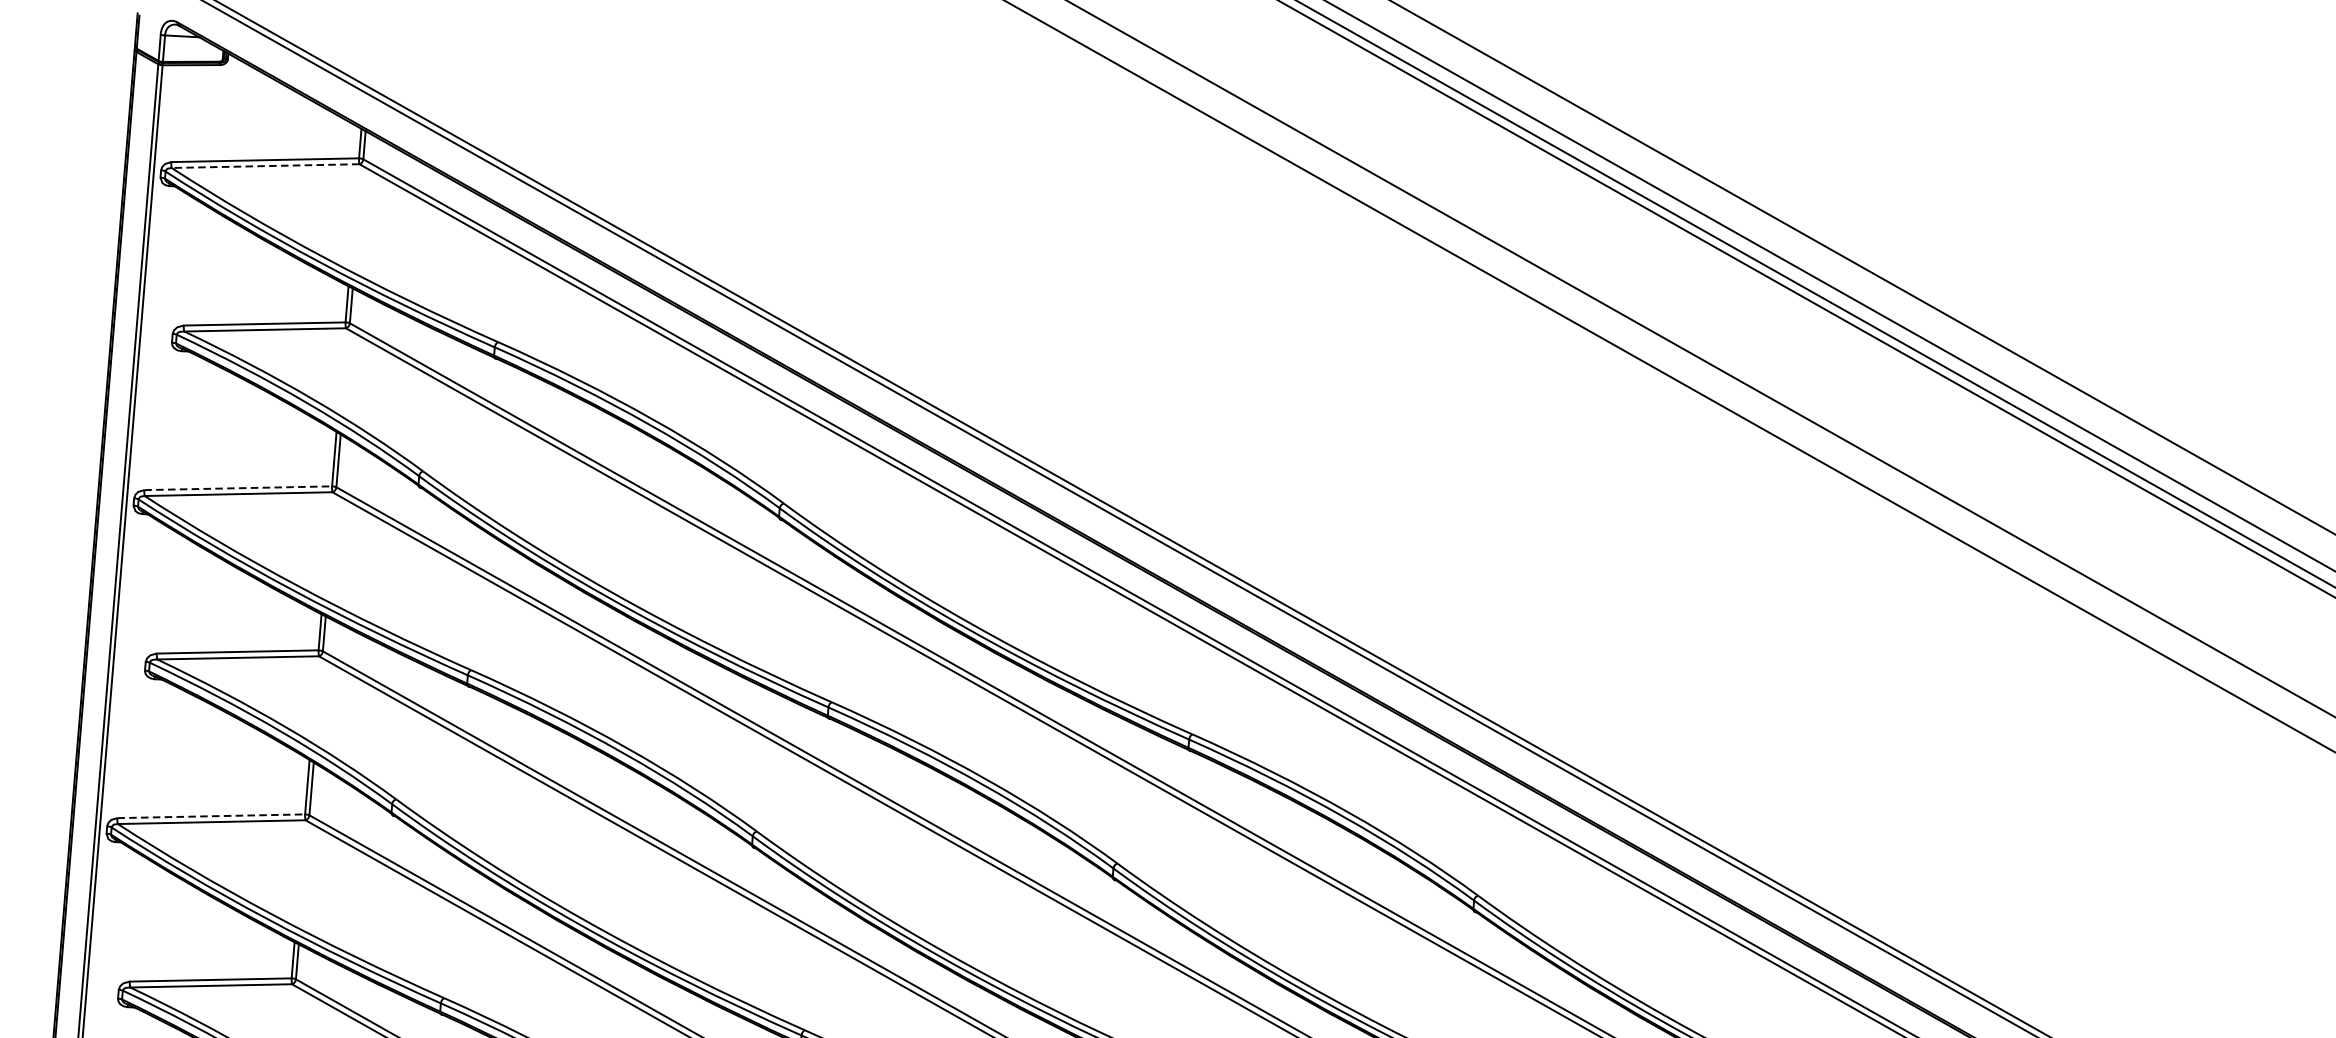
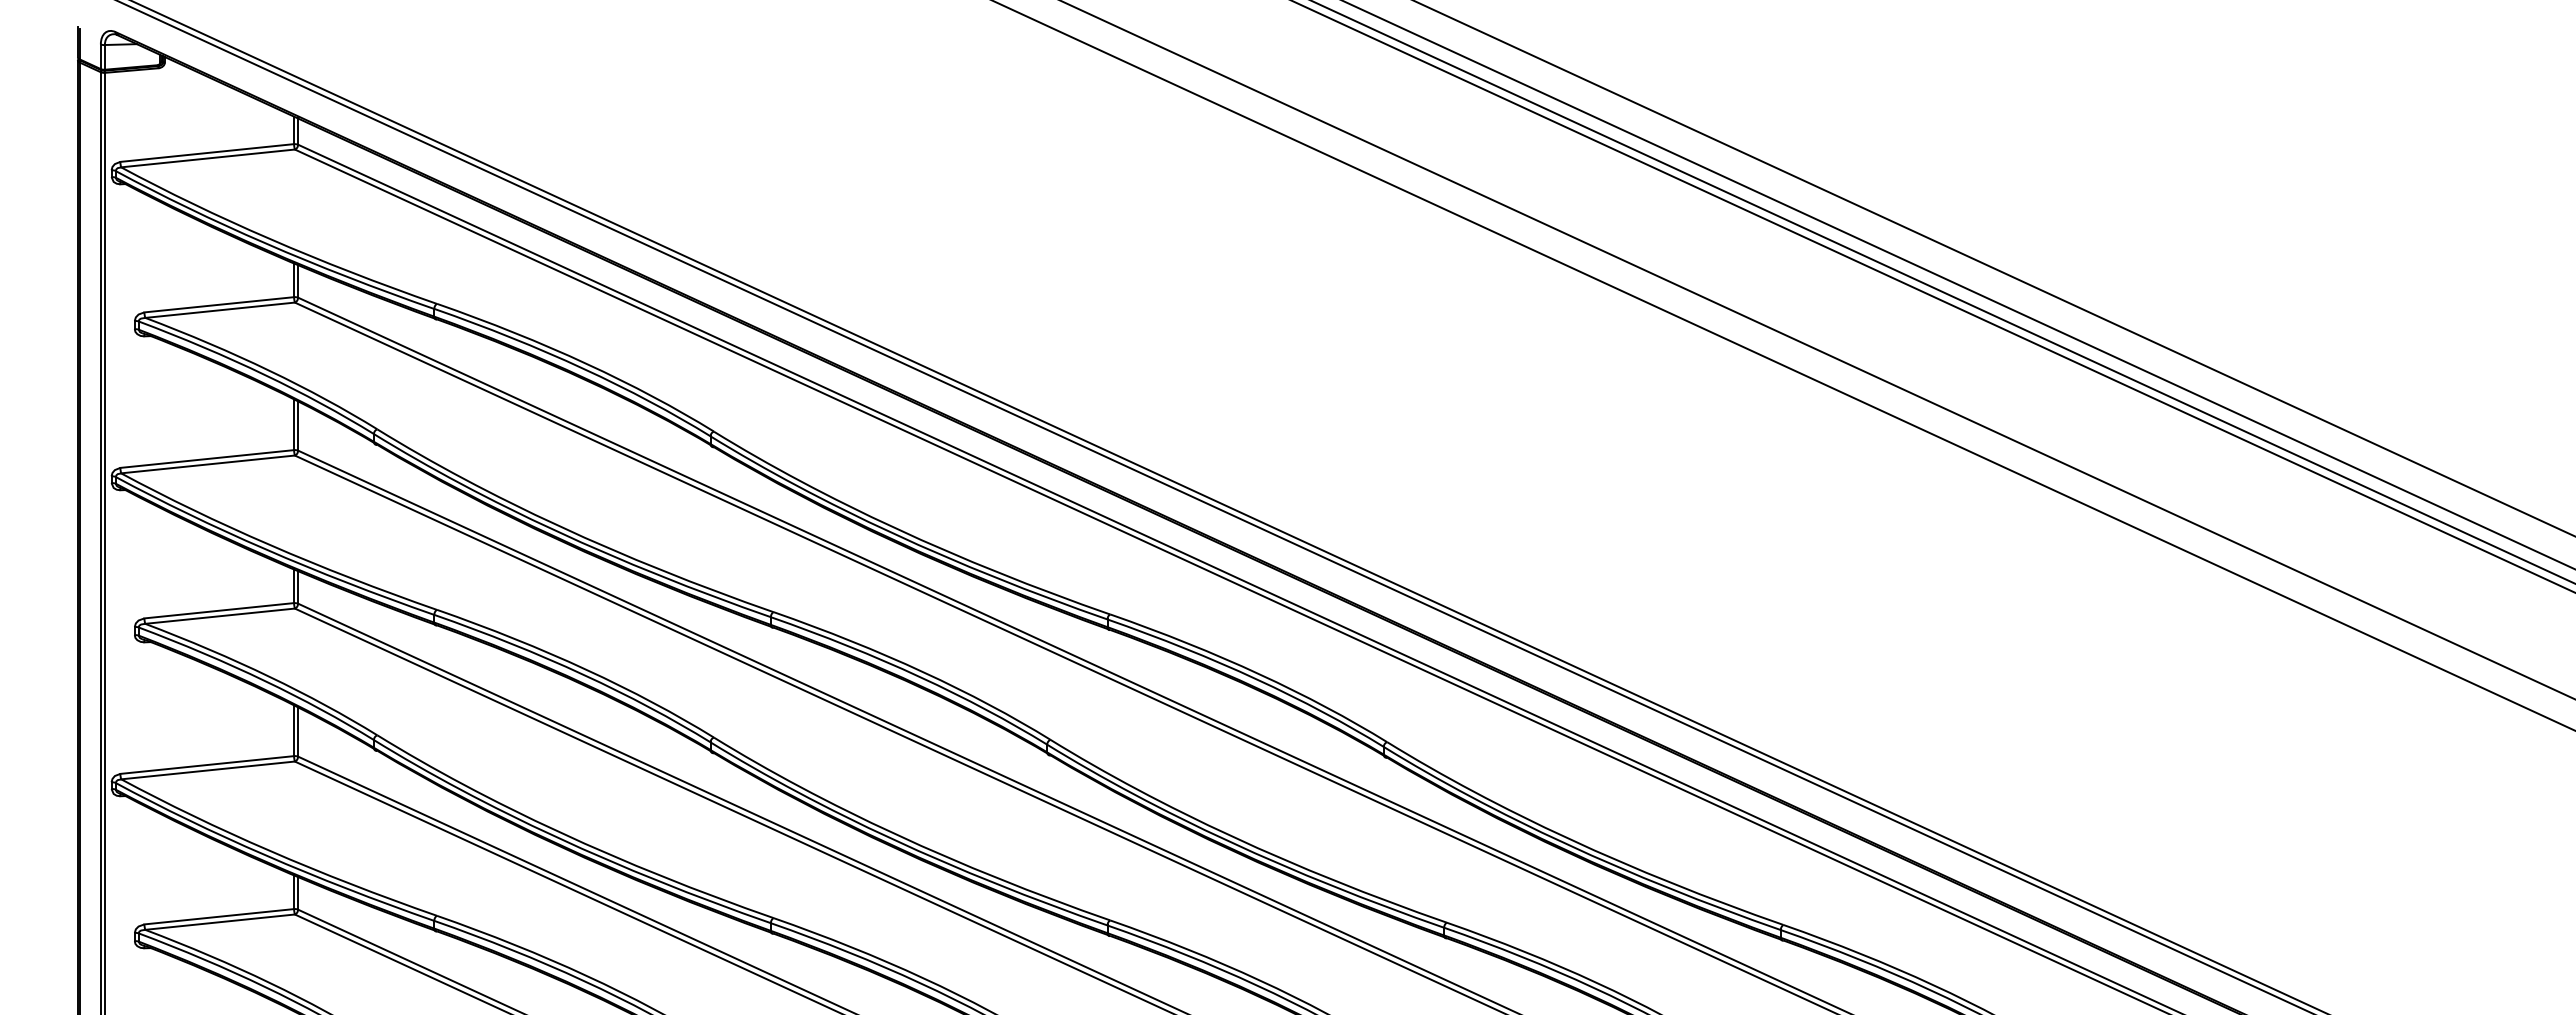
line: (264, 166) -> (207, 158), dashed -> solid
line: (238, 487) -> (207, 458), dashed -> solid
line: (211, 815) -> (207, 764), dashed -> solid

